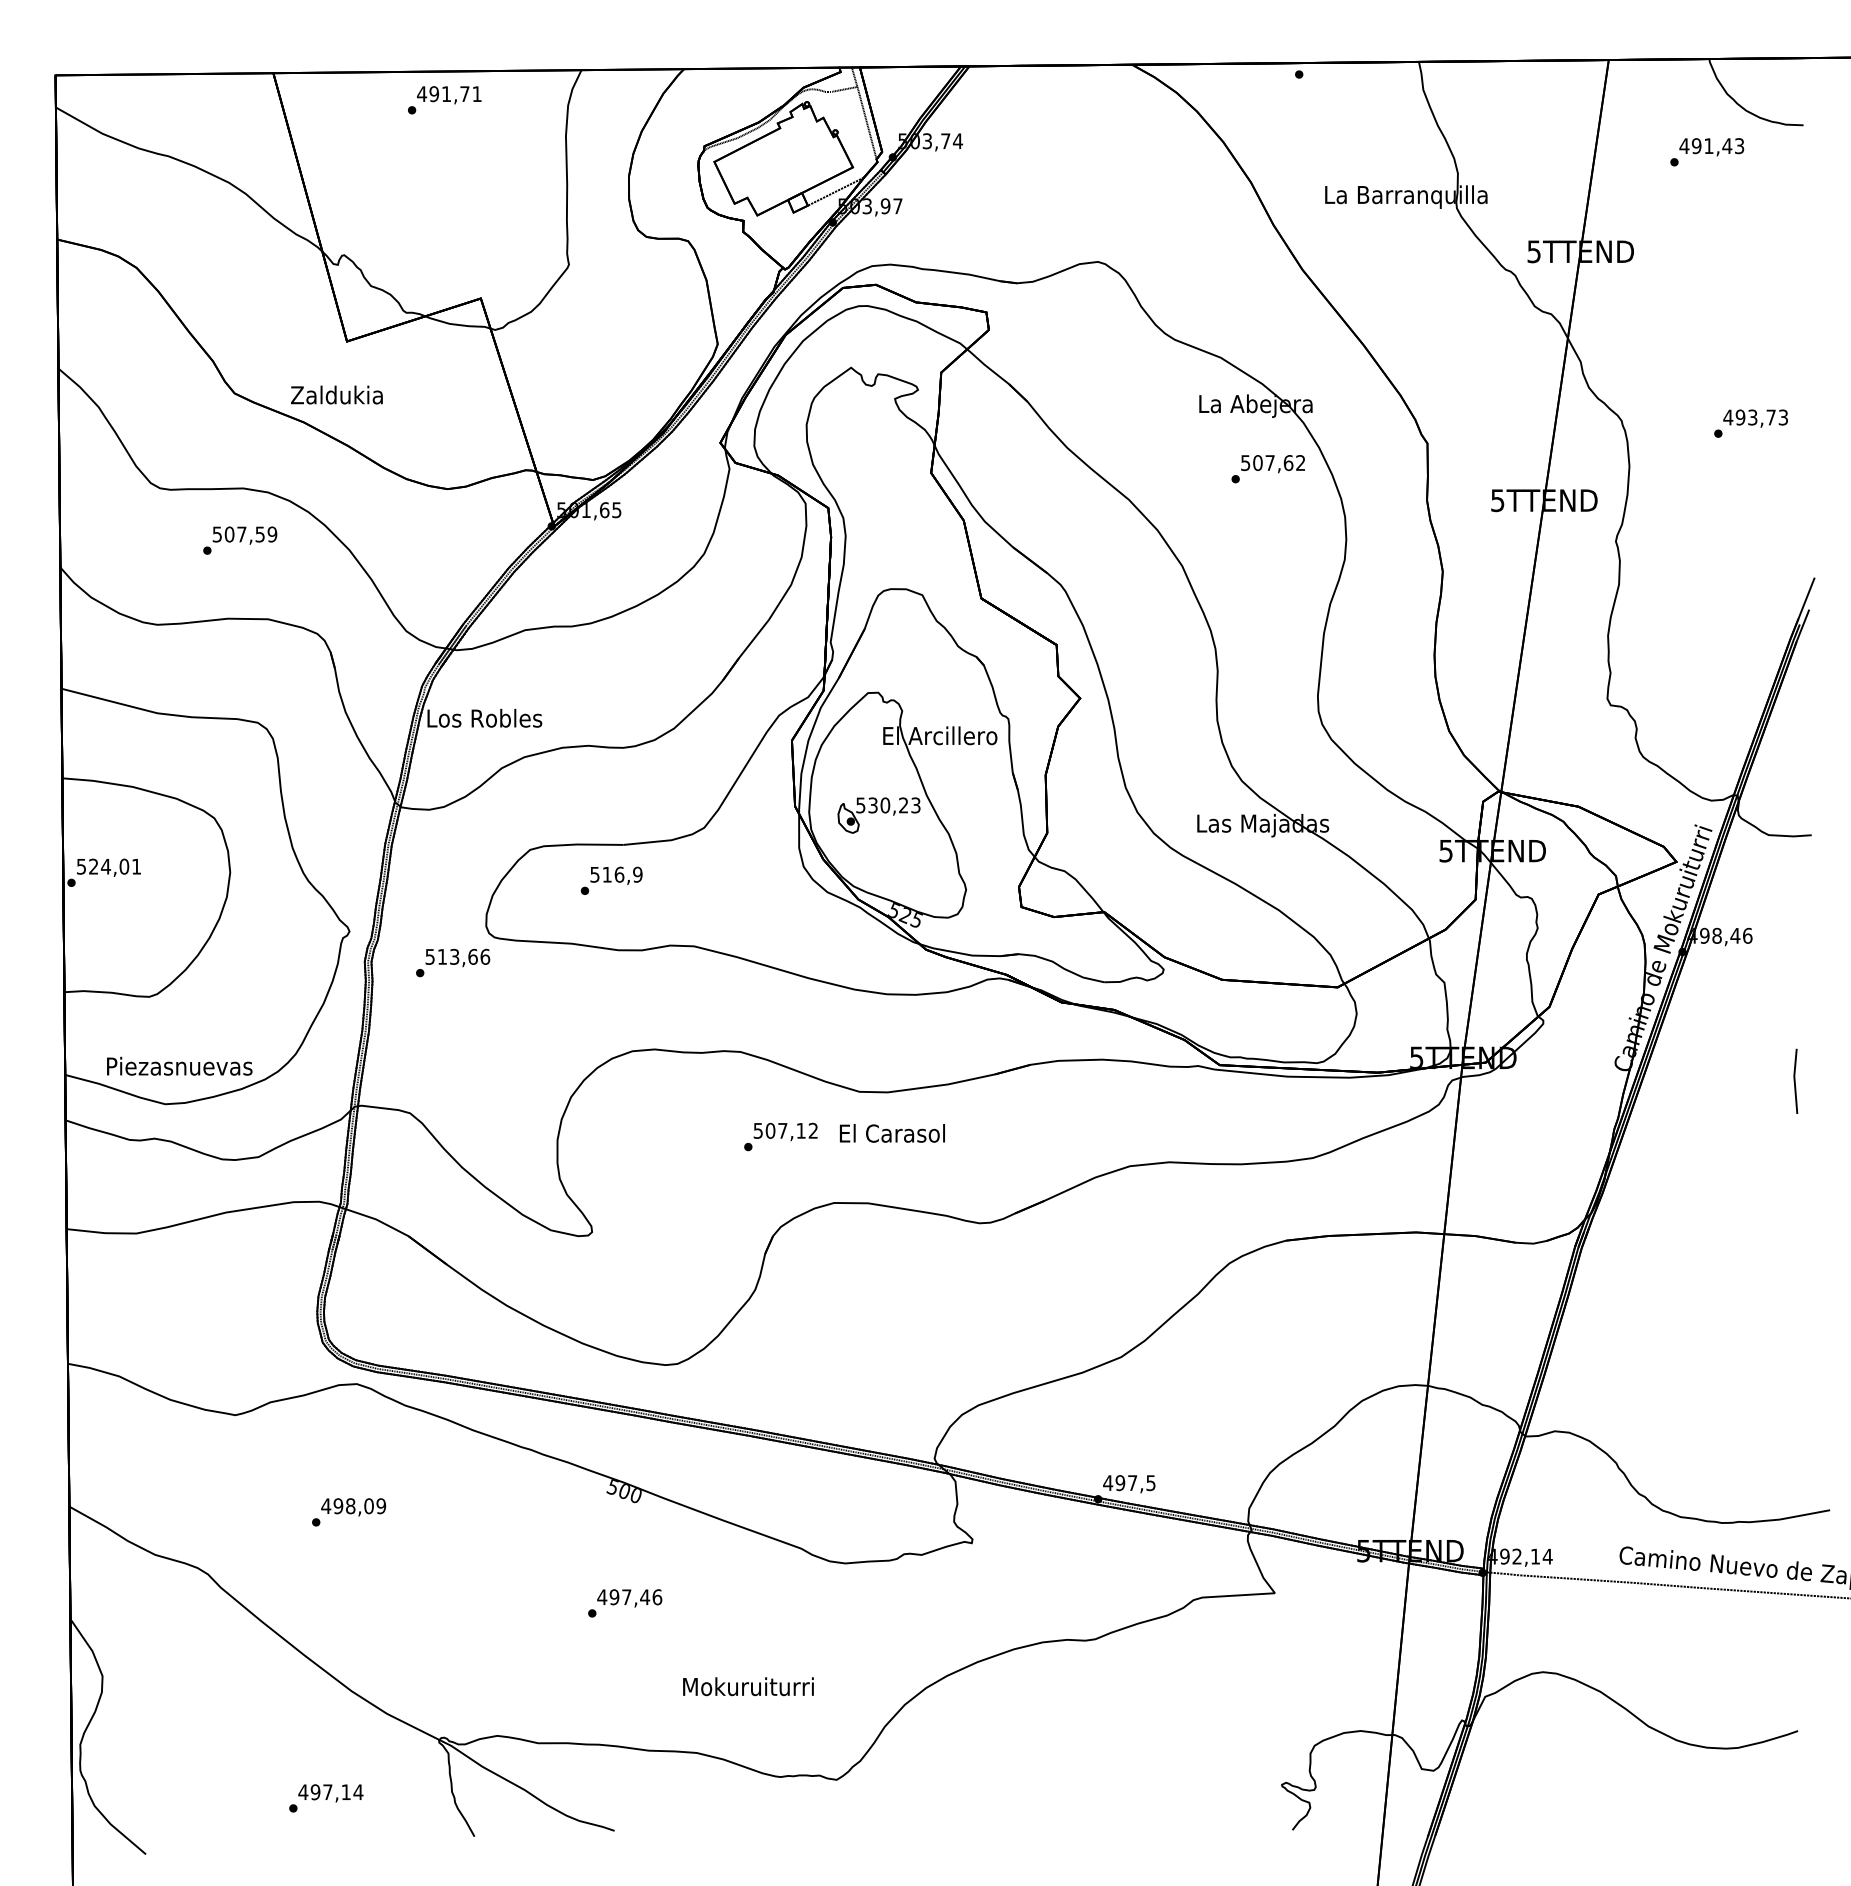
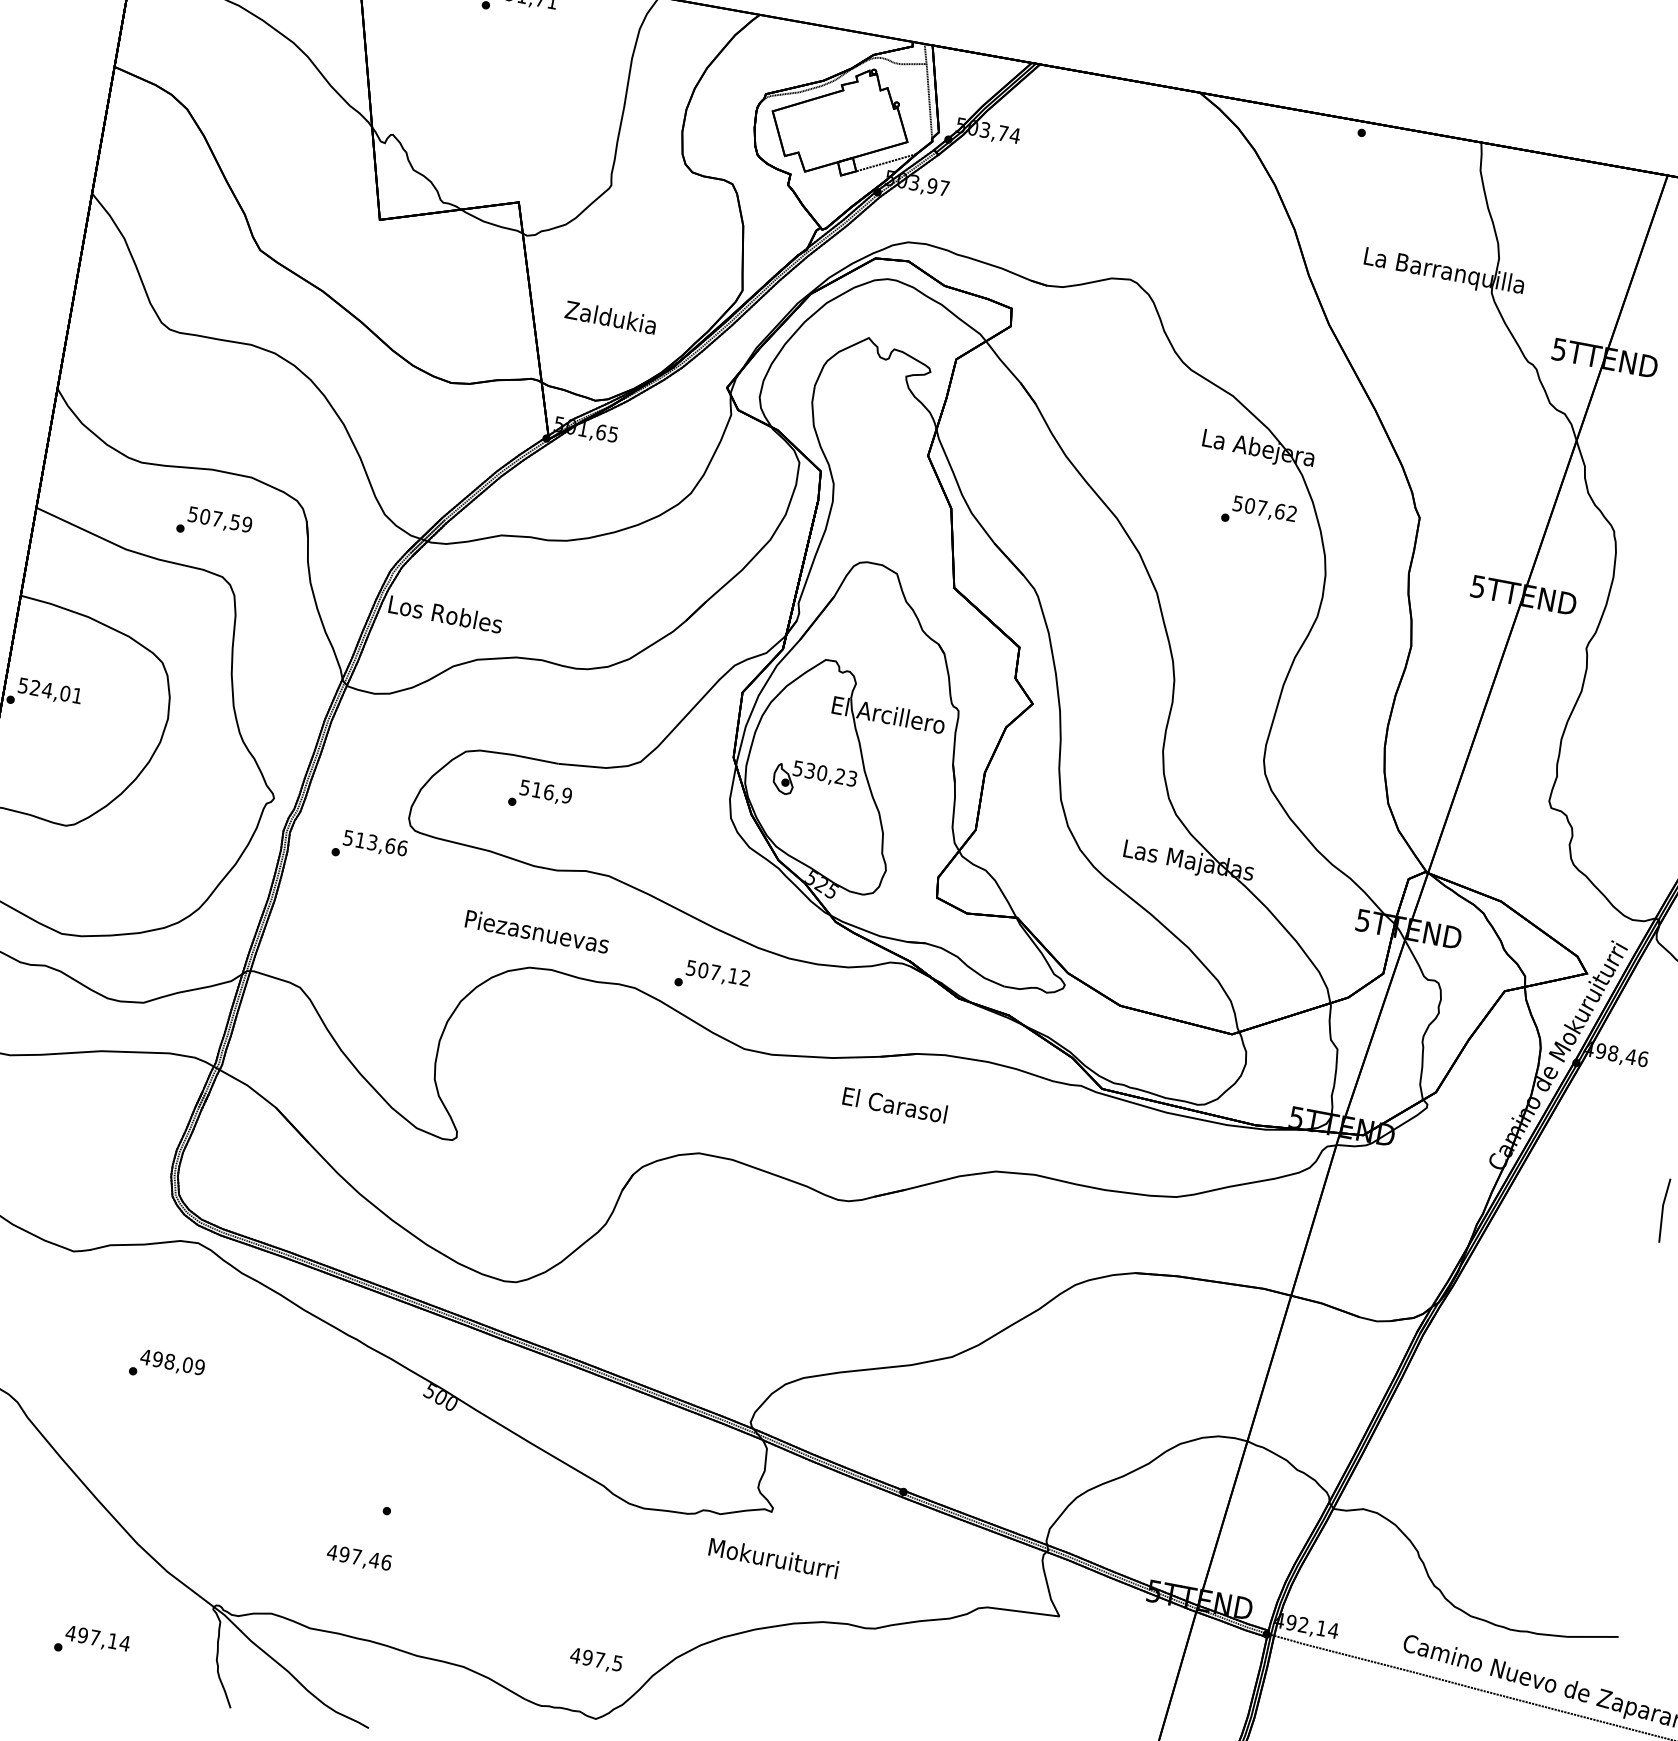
text: (336, 394) -> (610, 316), moved
text: (240, 540) -> (214, 524), moved
text: (179, 1065) -> (537, 930), moved
text: (892, 1133) -> (895, 1105), moved
text: (780, 1136) -> (712, 977), moved
text: (1129, 1484) -> (596, 1660), moved
text: (629, 1598) -> (358, 1558), moved
text: (748, 1686) -> (773, 1558), moved

